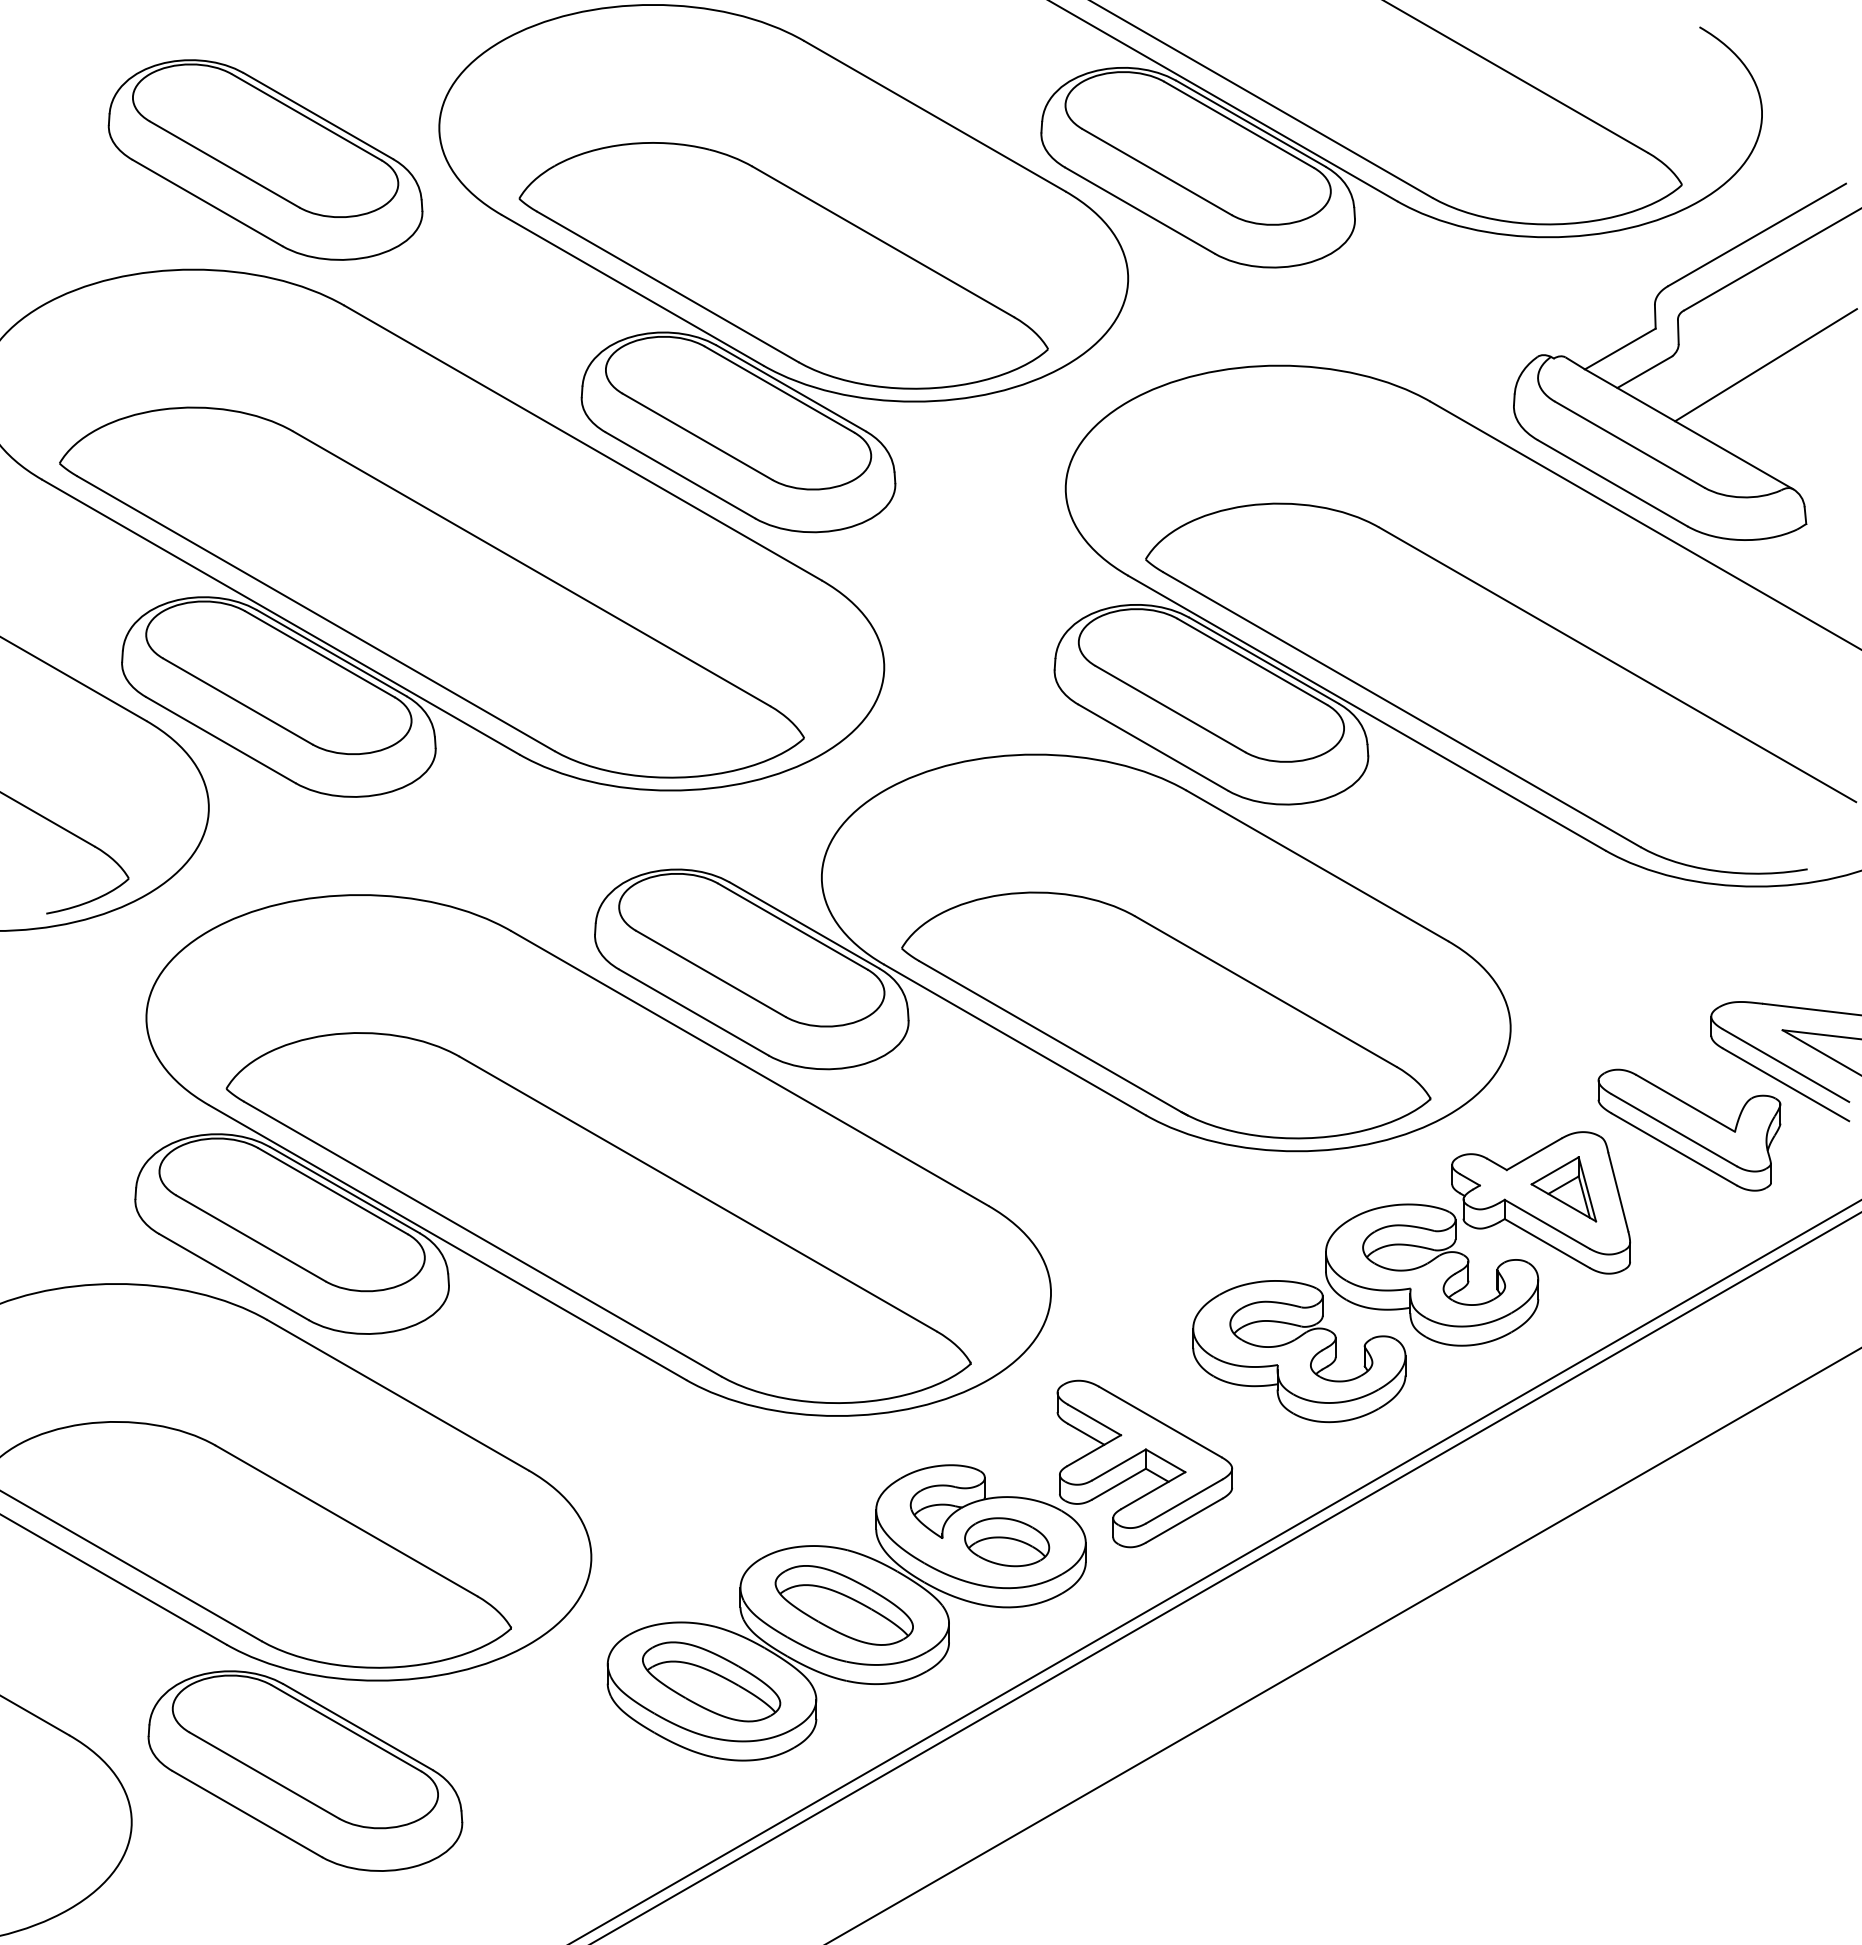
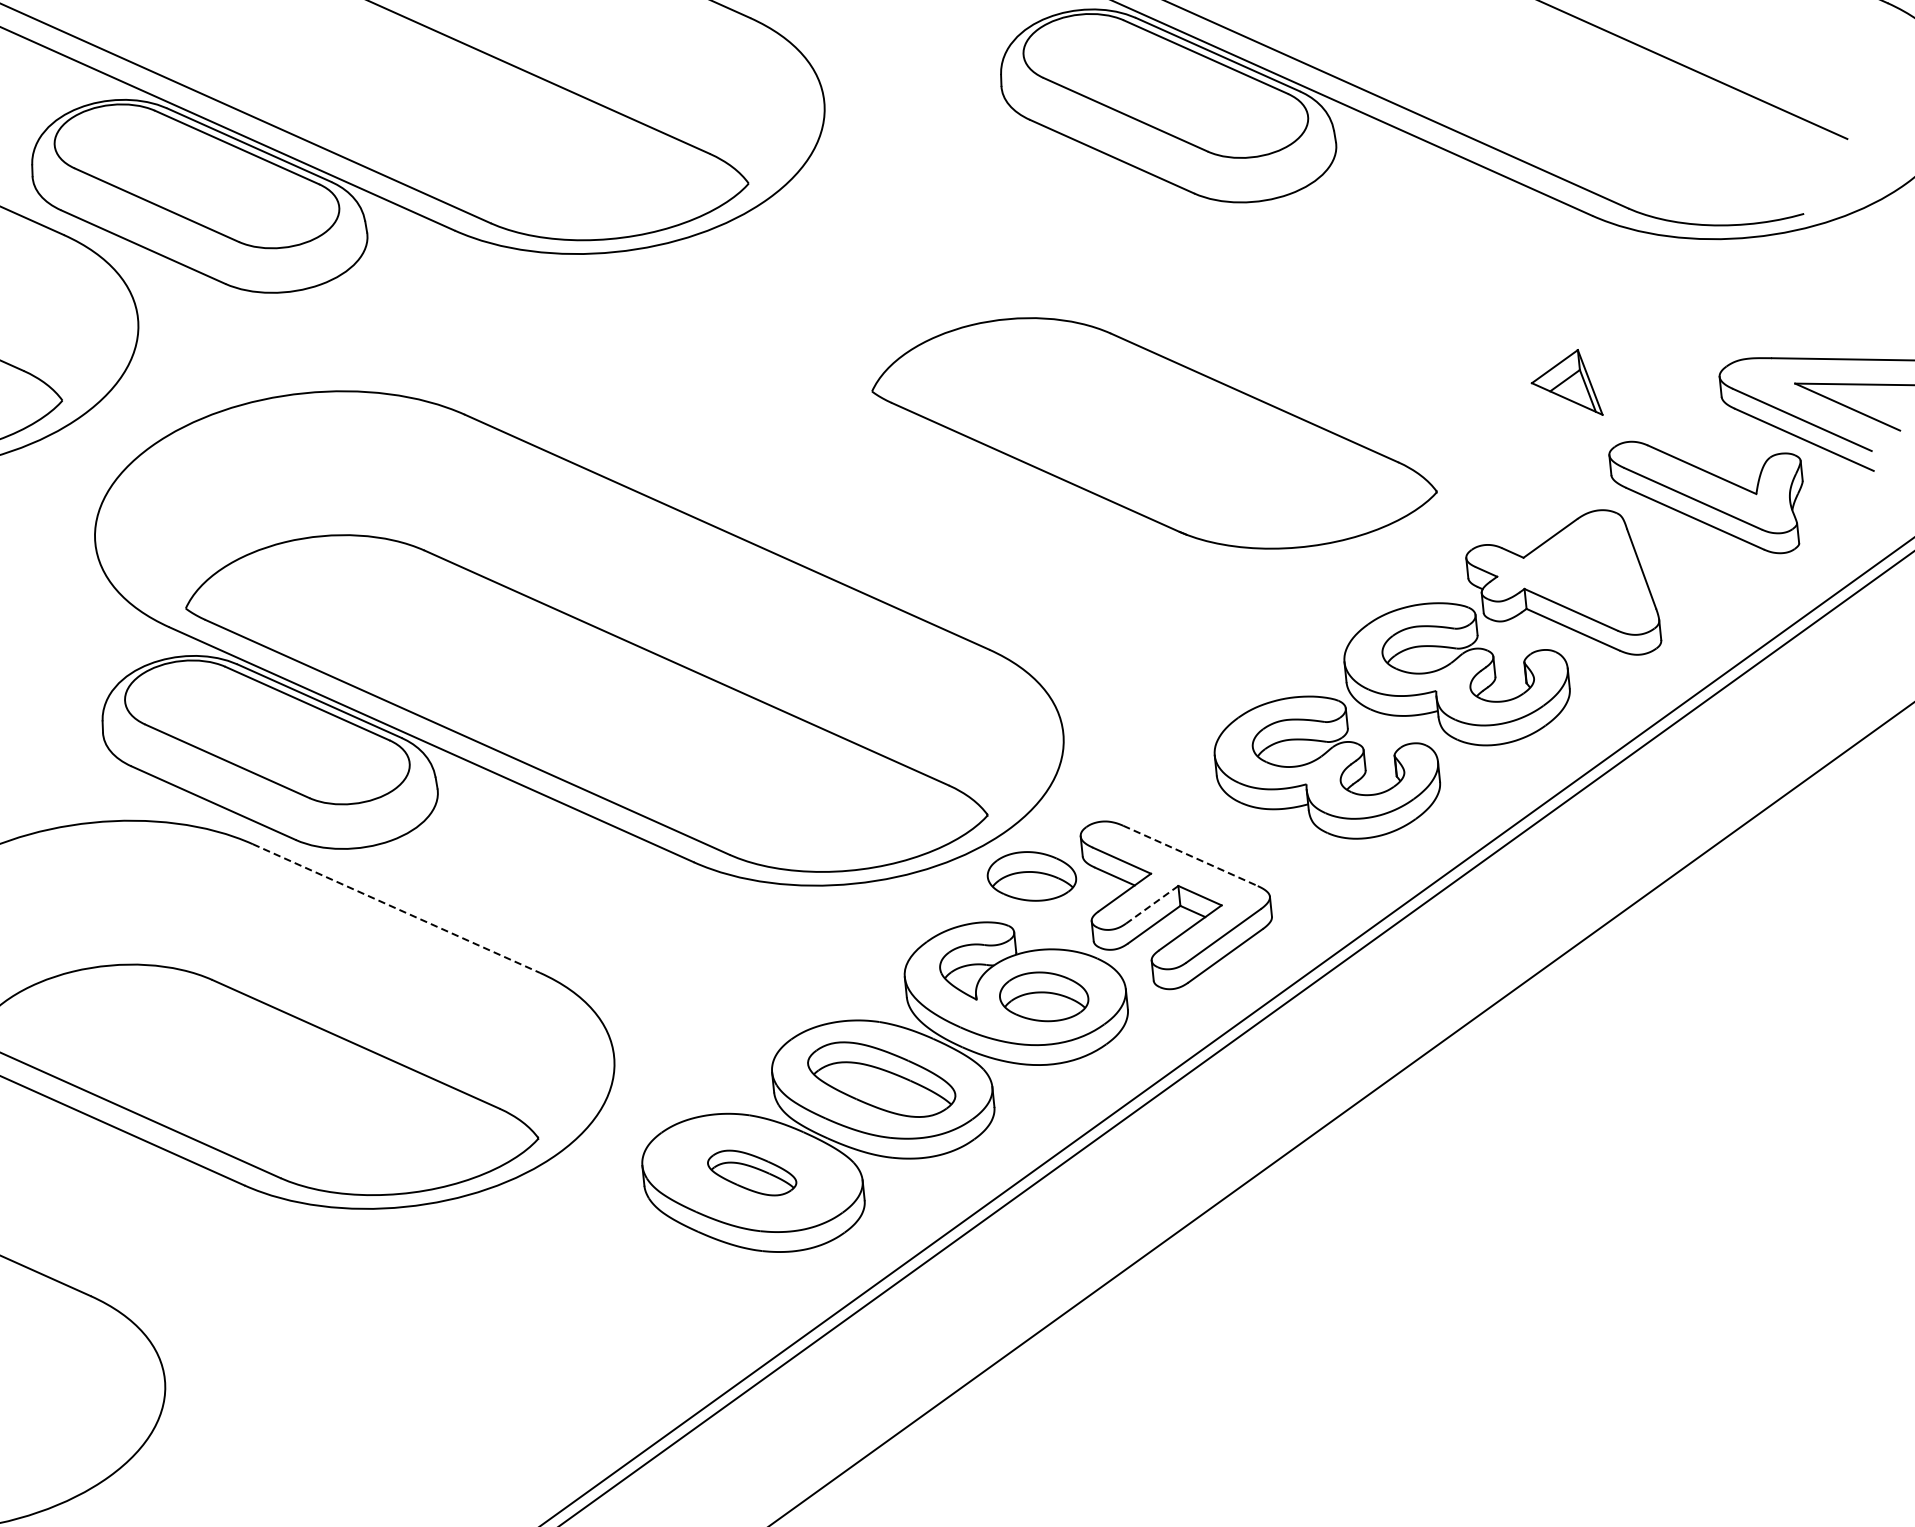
part: (1052, 952) -> (1029, 379), removed
part: (1563, 1189) -> (1565, 385), moved
line: (398, 1395) -> (396, 908), solid -> dashed
line: (1160, 1422) -> (1190, 856), solid -> dashed
part: (1007, 1426) -> (1032, 876), added
line: (1119, 1464) -> (1152, 904), solid -> dashed
part: (711, 1681) -> (751, 1172), size x0.6
part: (305, 1770) -> (339, 1307), removed

